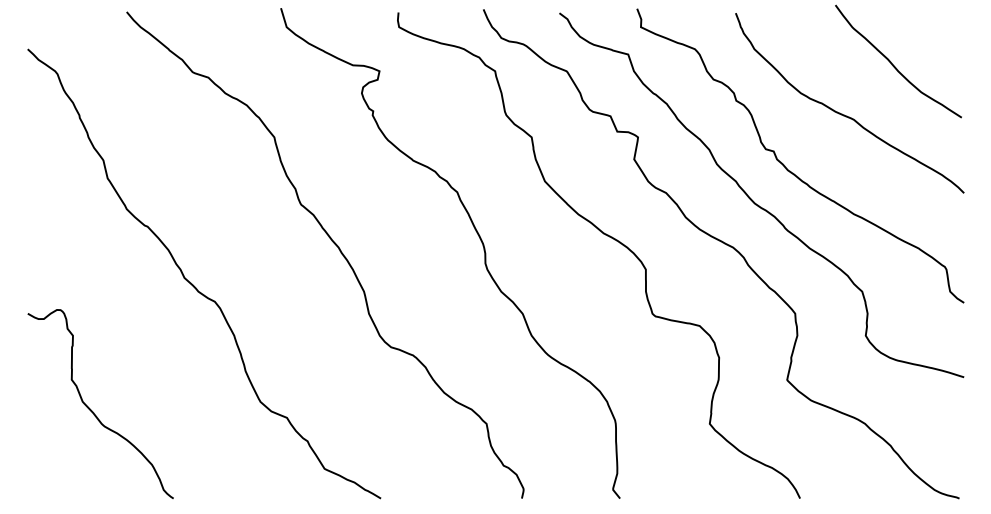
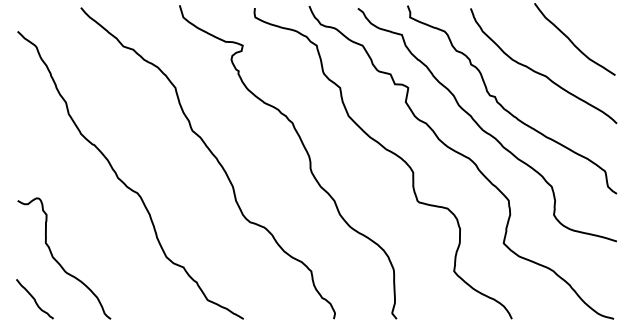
curve: (54, 467) -> (34, 299), added

